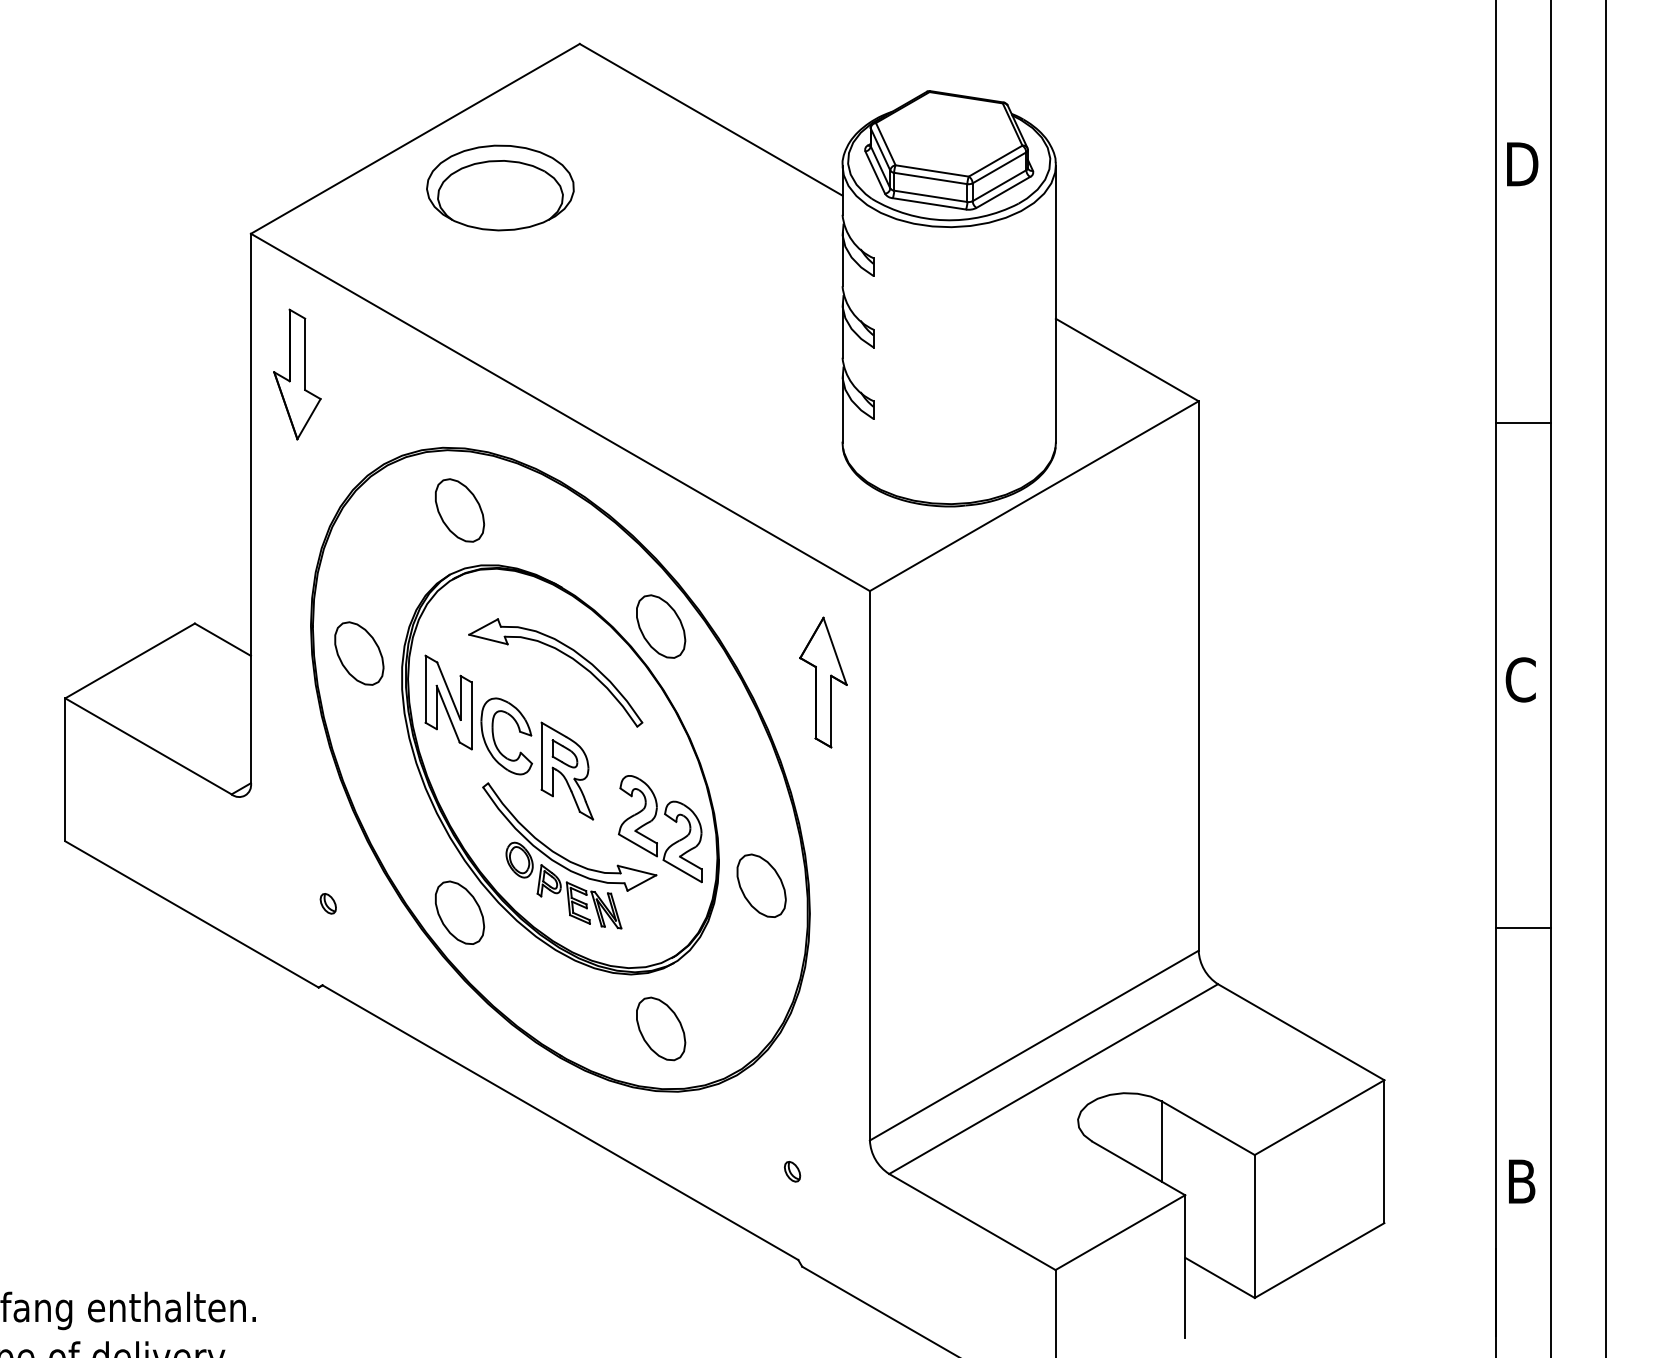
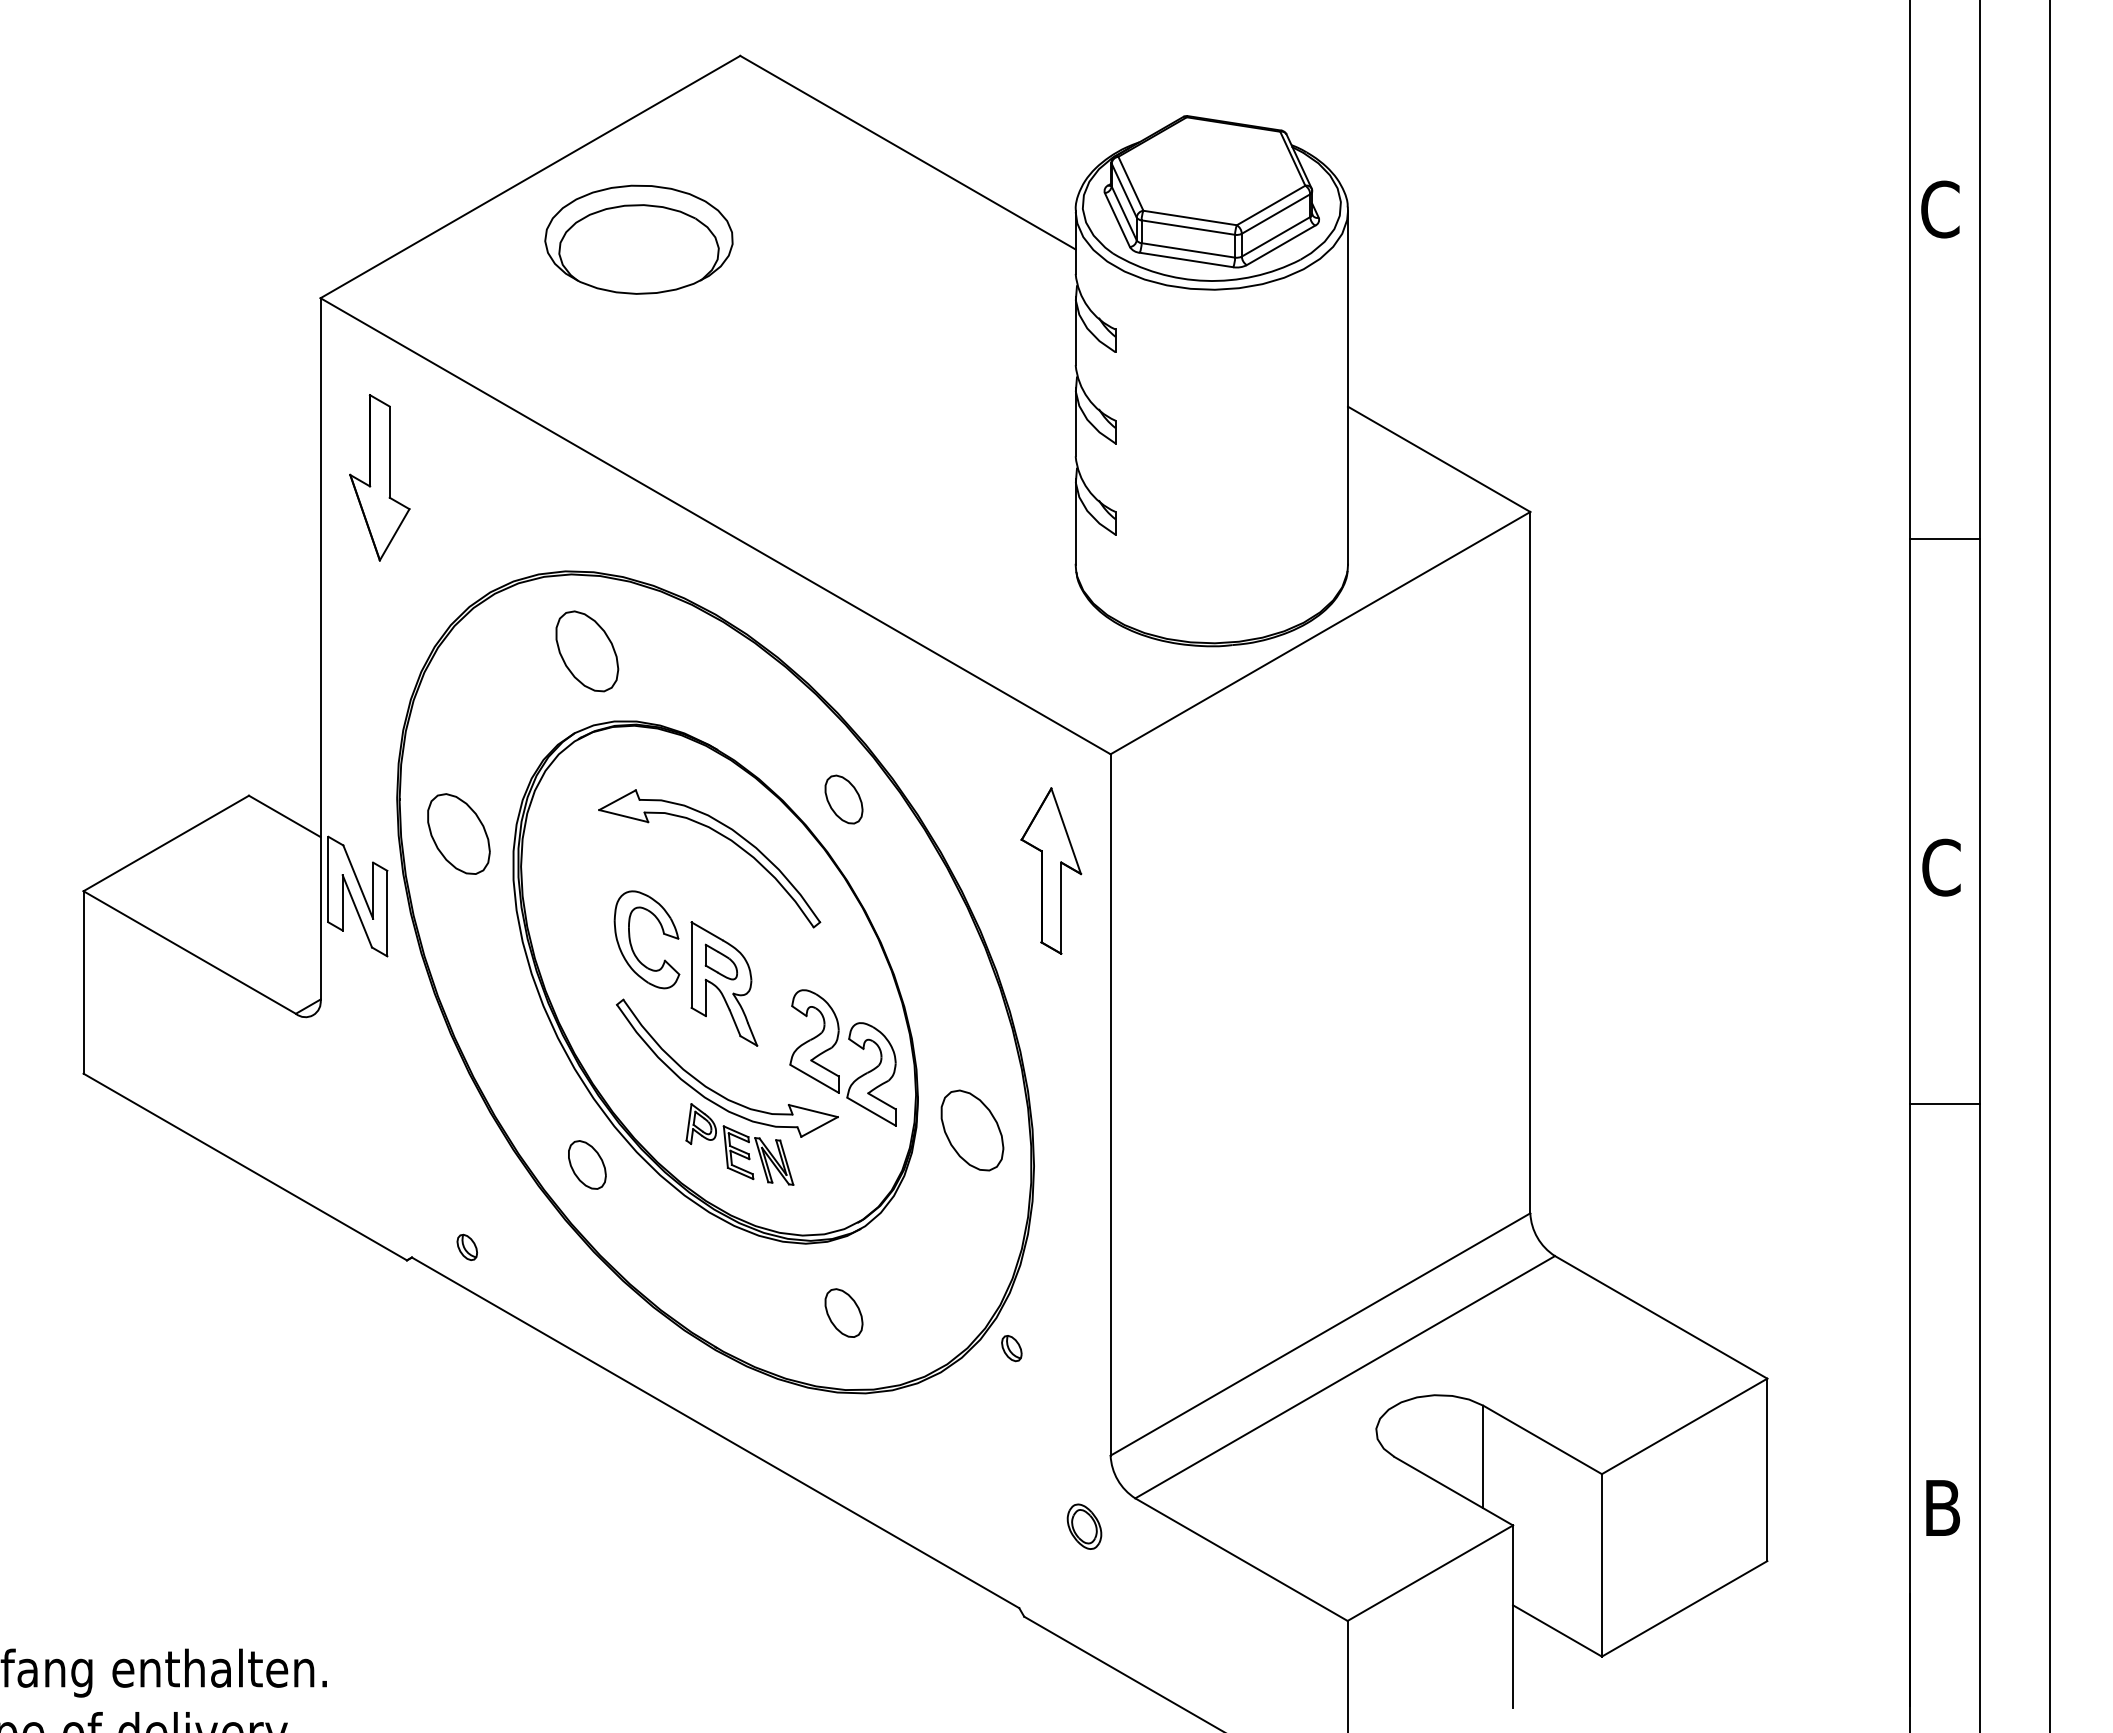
text: (1521, 164) -> (1942, 209), D -> C
part: (660, 626) -> (843, 799), size x0.6
part: (448, 702) -> (357, 896), moved
part: (519, 859) -> (1084, 1526), moved
part: (327, 903) -> (466, 1246), moved
part: (460, 912) -> (587, 1164), size x0.6
line: (1523, 928) -> (1944, 1104), moved
part: (660, 1028) -> (843, 1312), size x0.6
part: (792, 1171) -> (1011, 1348), moved

